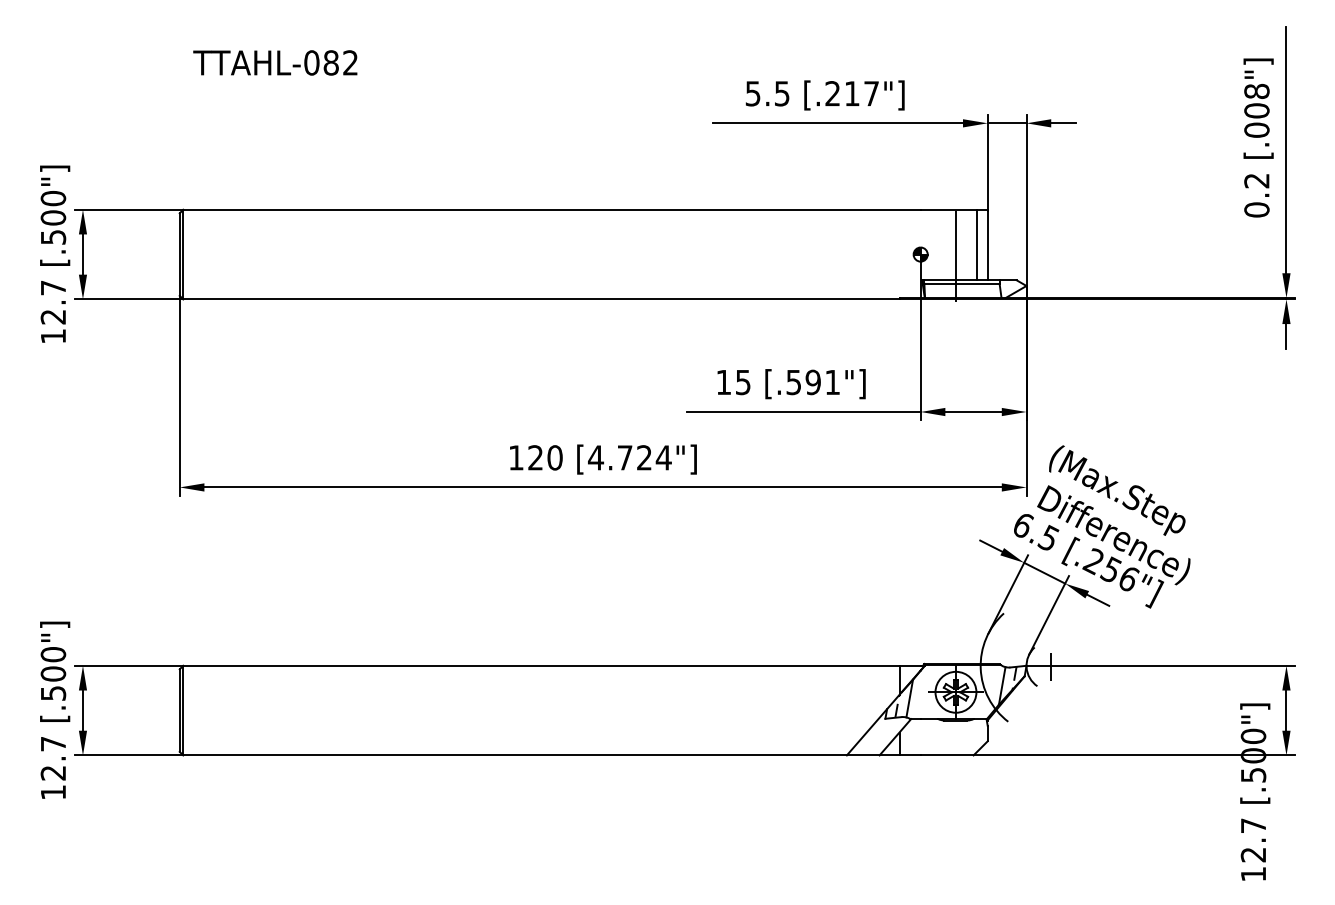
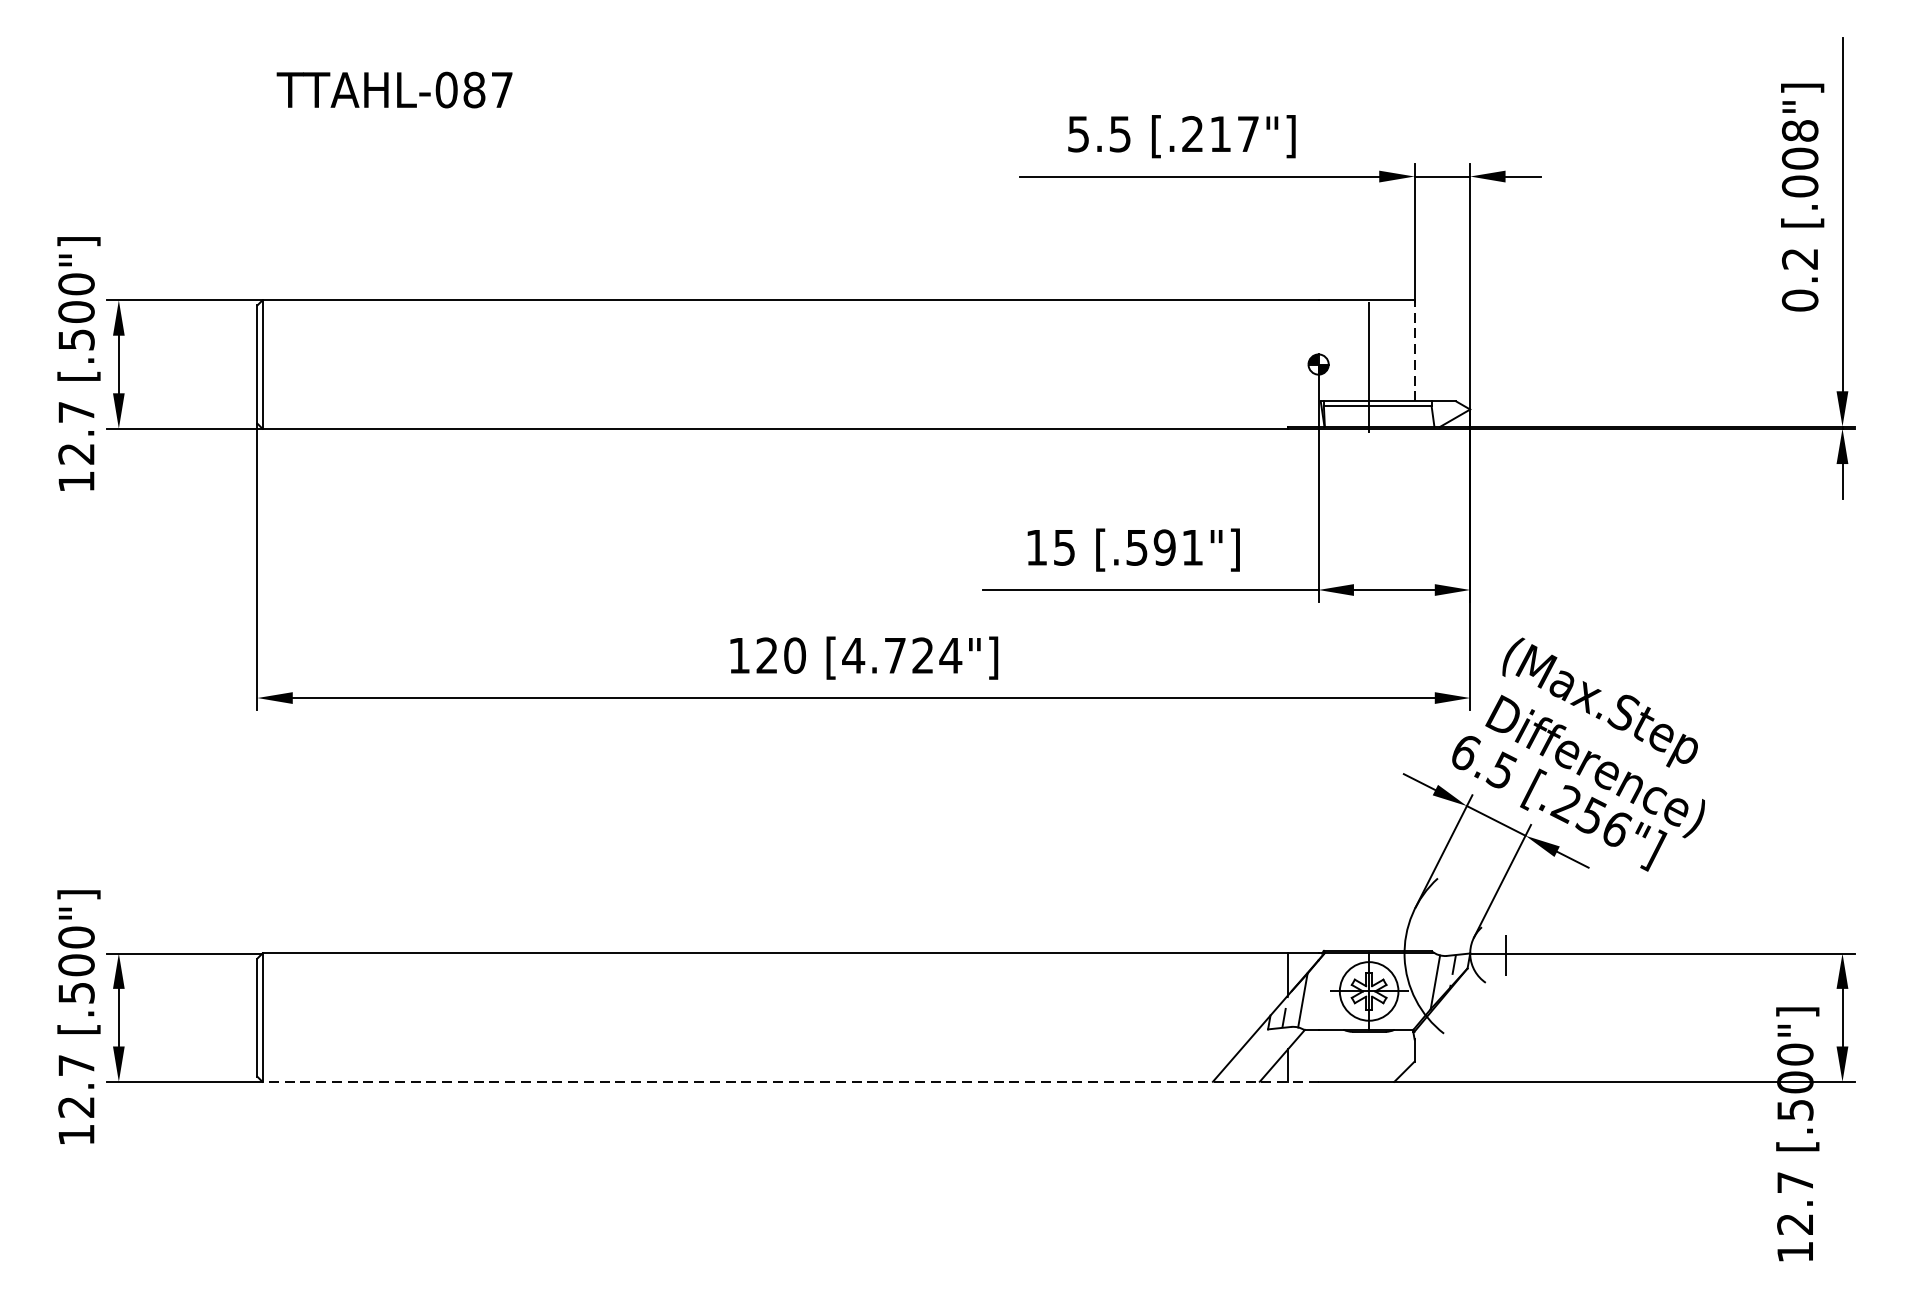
text: (350, 62) -> (501, 89), TTAHL-082 -> TTAHL-087
line: (977, 244) -> (1399, 350), removed
line: (987, 244) -> (1414, 350), solid -> dashed
line: (551, 755) -> (789, 1081), solid -> dashed

